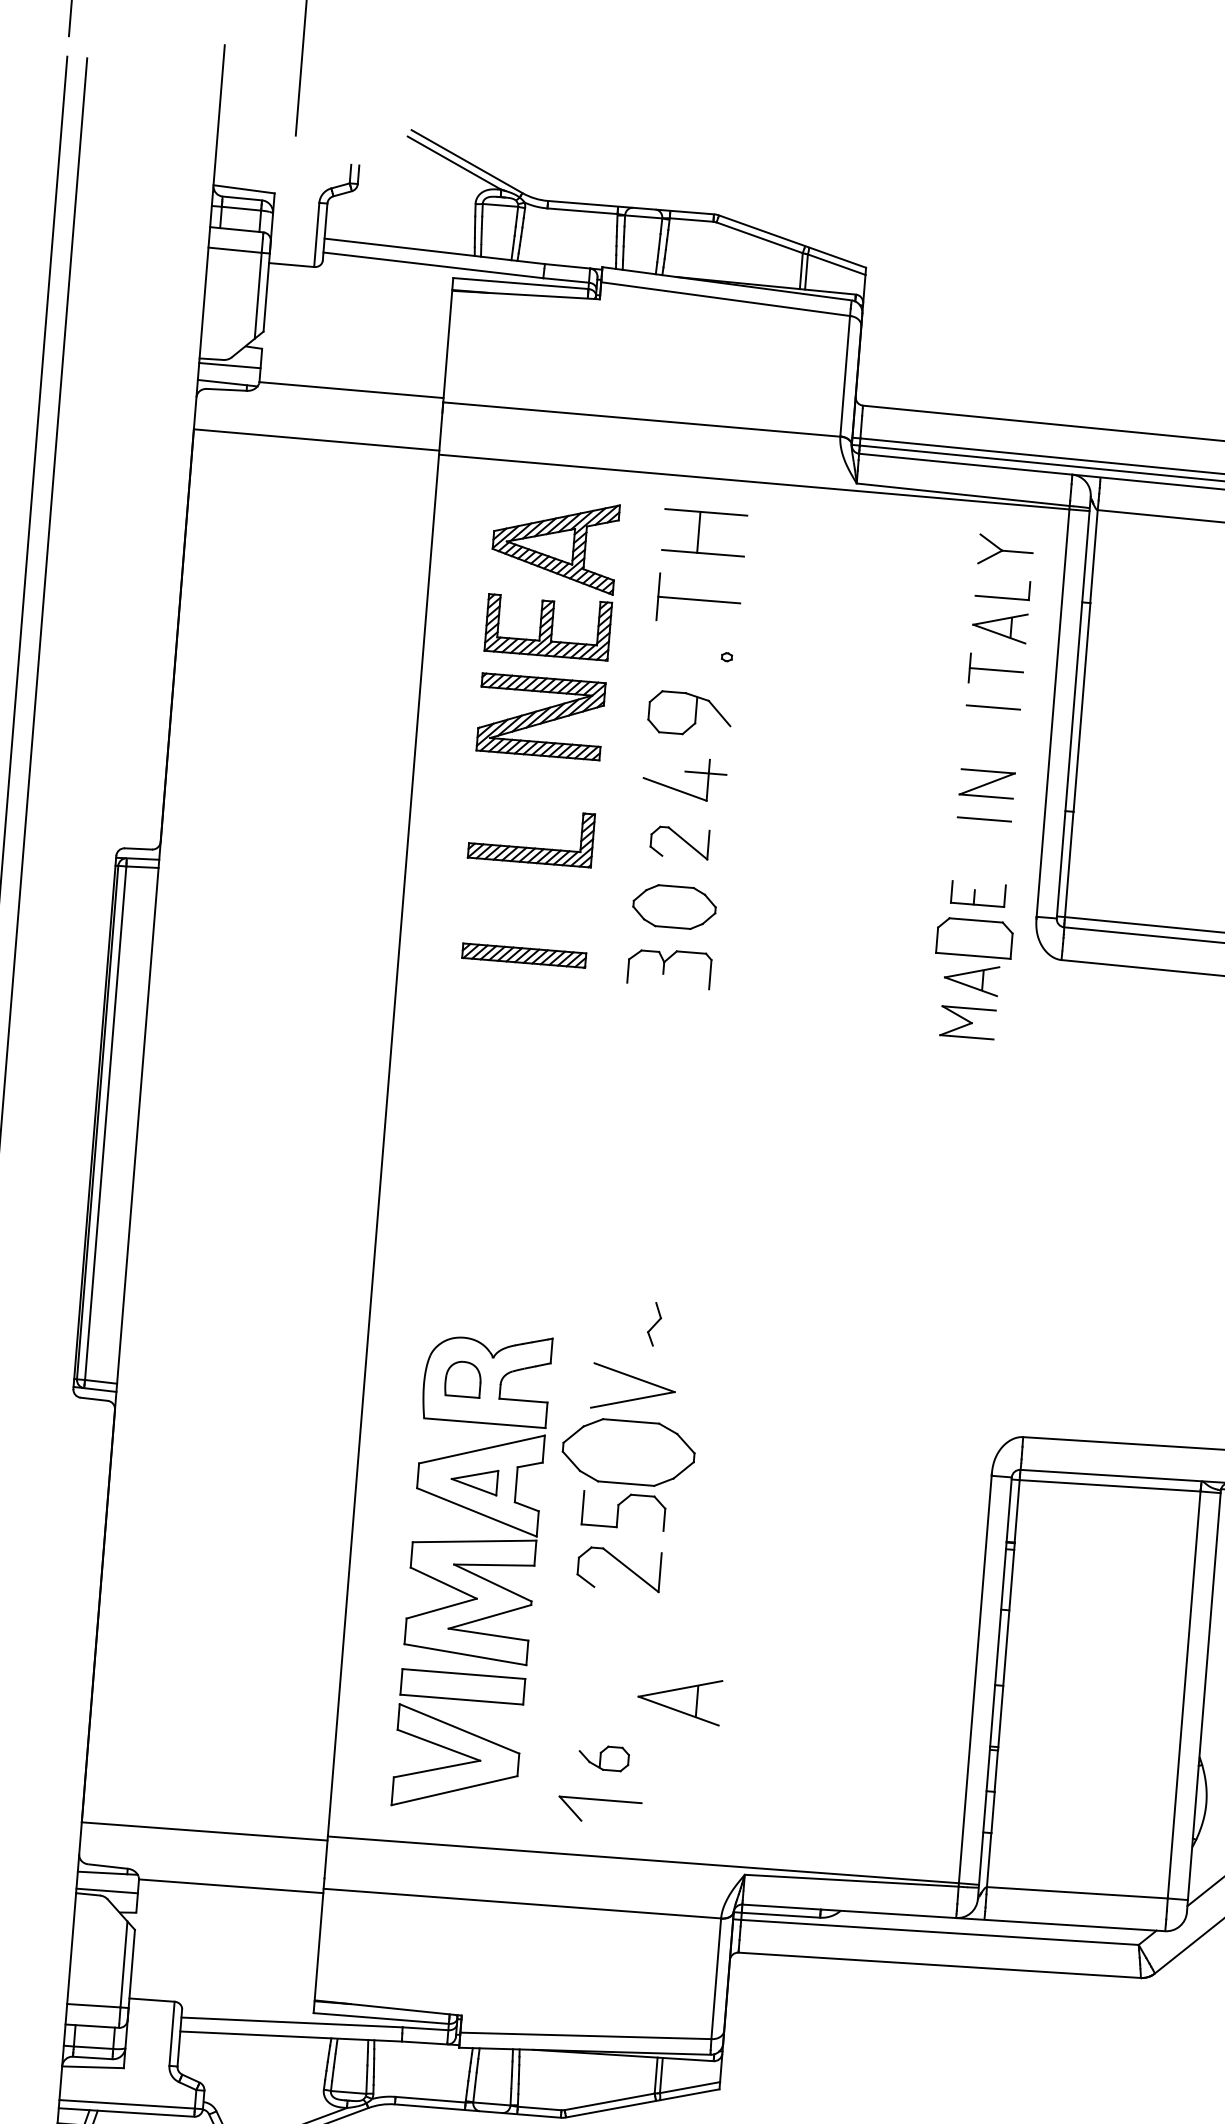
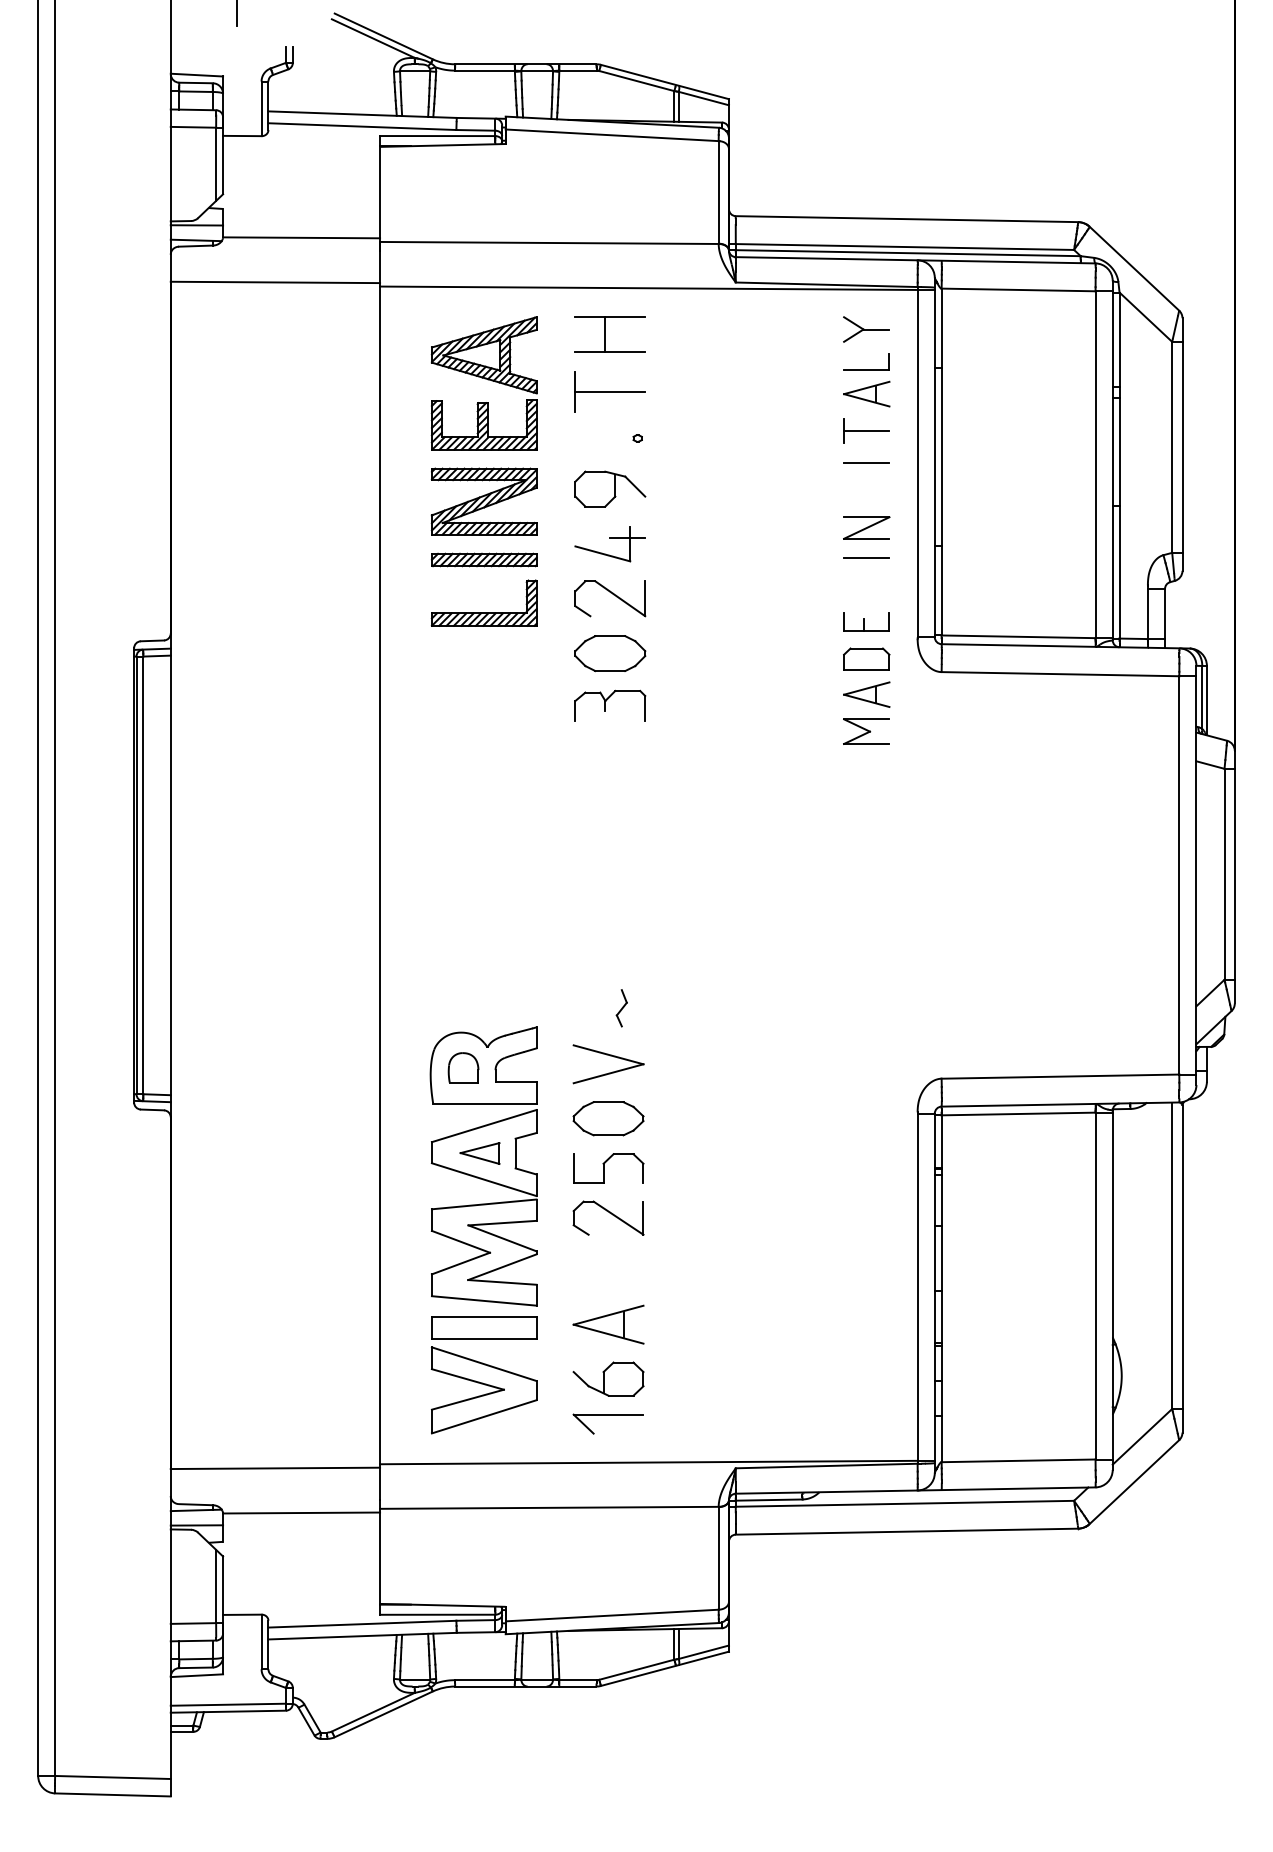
part: (679, 842) -> (610, 598), size x1.43
part: (974, 937) -> (866, 658), size x0.71
part: (523, 955) -> (483, 559), moved
part: (628, 1452) -> (608, 1118), size x0.62
part: (679, 1699) -> (608, 1324), moved
part: (603, 1757) -> (608, 1378), size x1.67

